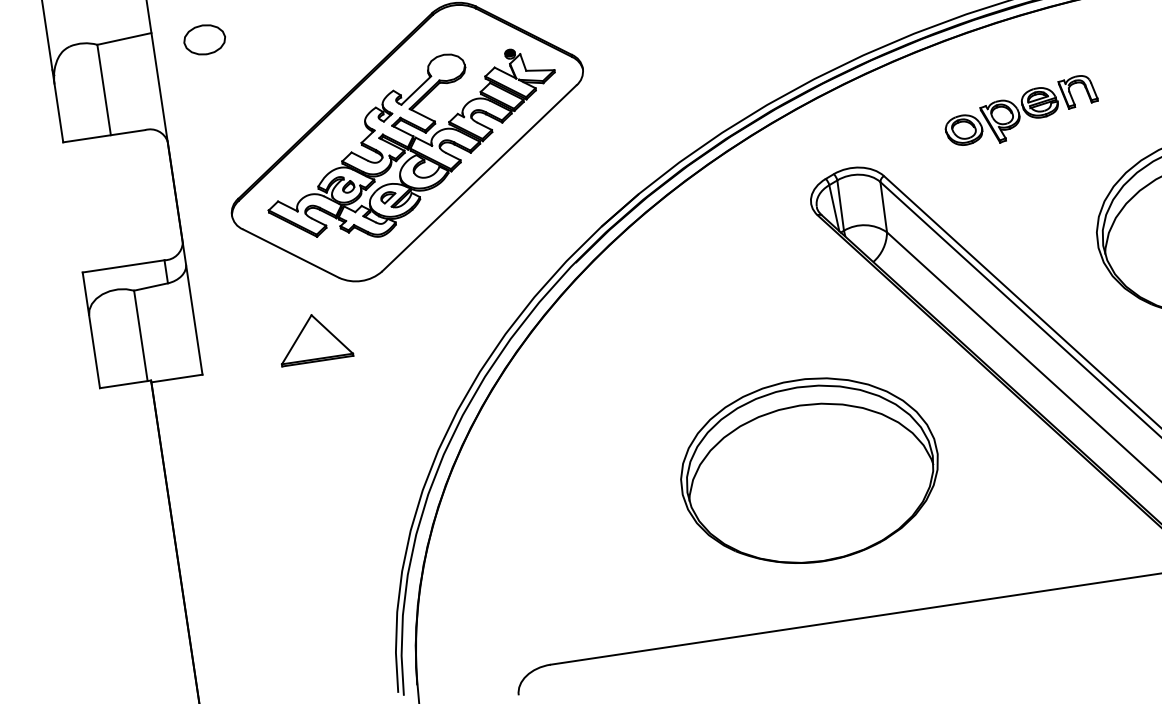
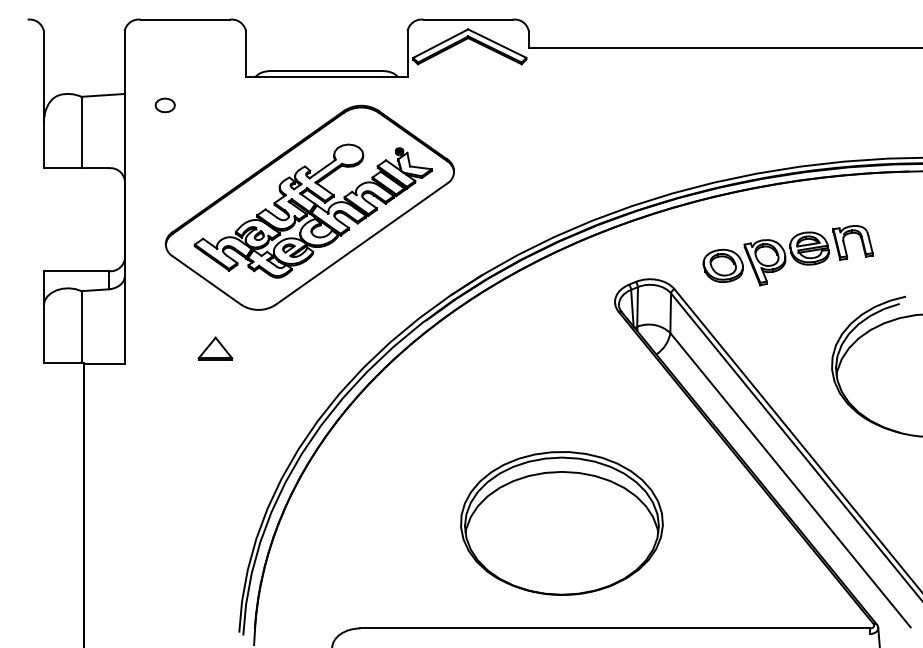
part: (205, 39) -> (165, 105), size x0.6
part: (1020, 112) -> (787, 255), size x1.4
part: (314, 337) -> (215, 348), size x0.6
part: (809, 470) -> (561, 523), moved

